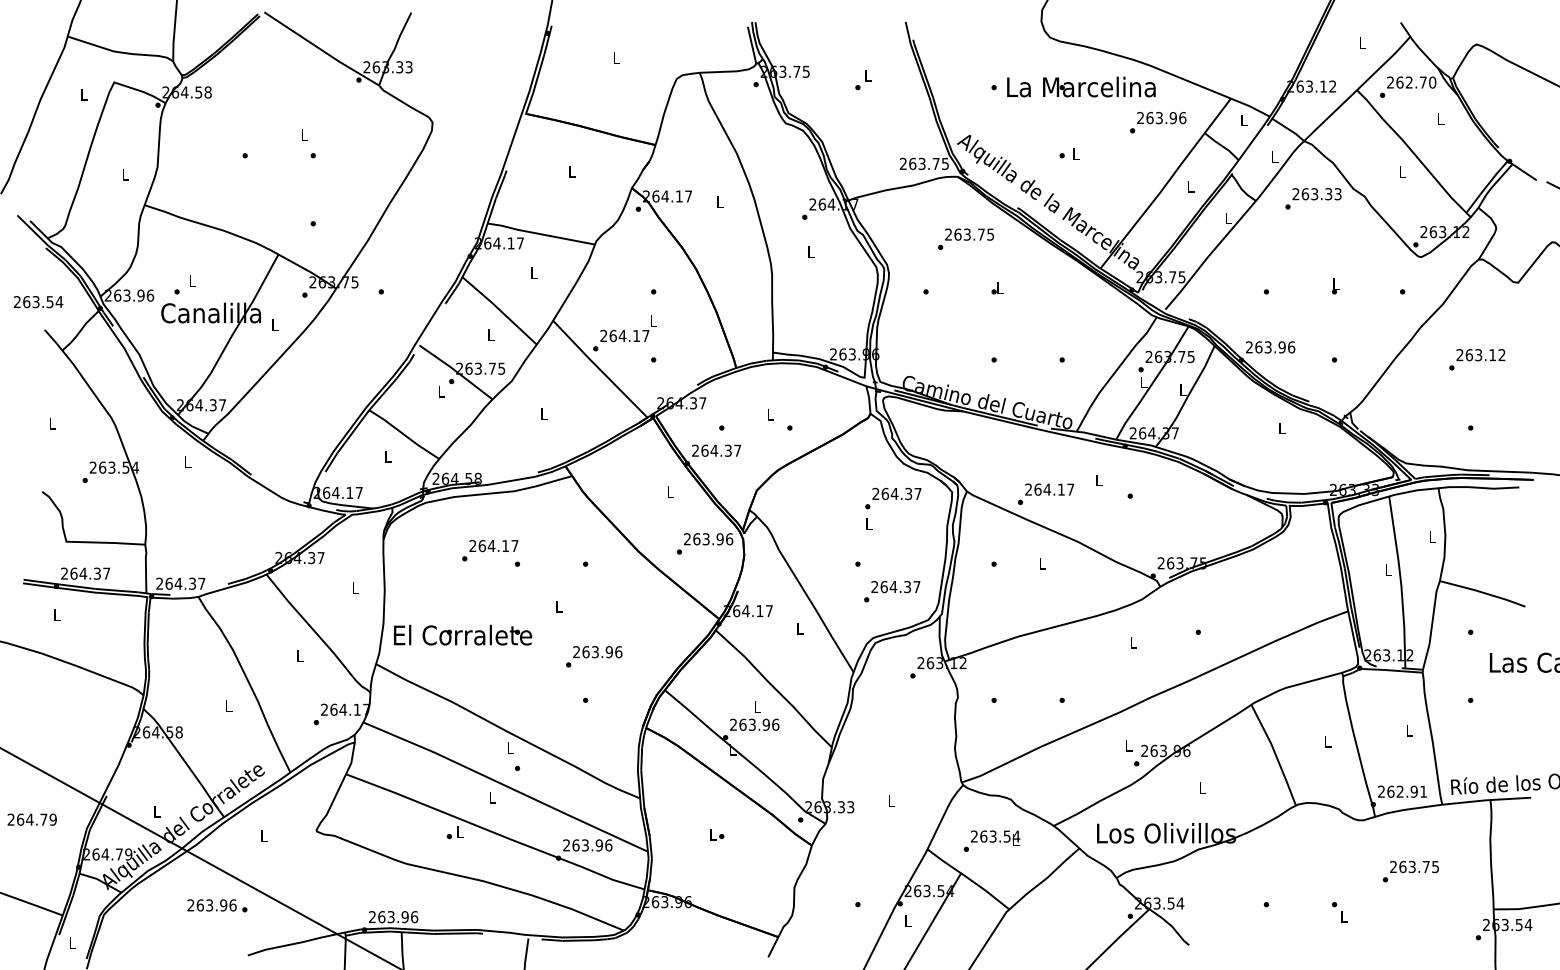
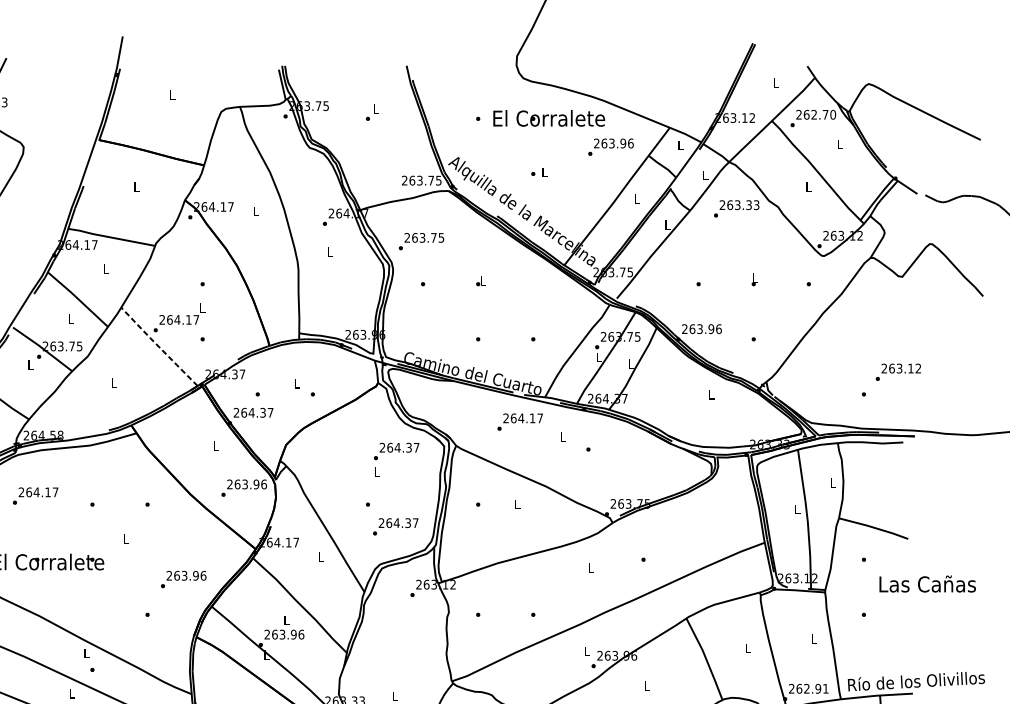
text: (1081, 86) -> (548, 117), La Marcelina -> El Corralete
text: (966, 238) -> (421, 241), moved
text: (1477, 359) -> (898, 372), moved
line: (599, 369) -> (158, 347), solid -> dashed
text: (1046, 493) -> (520, 421), moved
text: (490, 550) -> (35, 495), moved
text: (594, 656) -> (183, 579), moved

